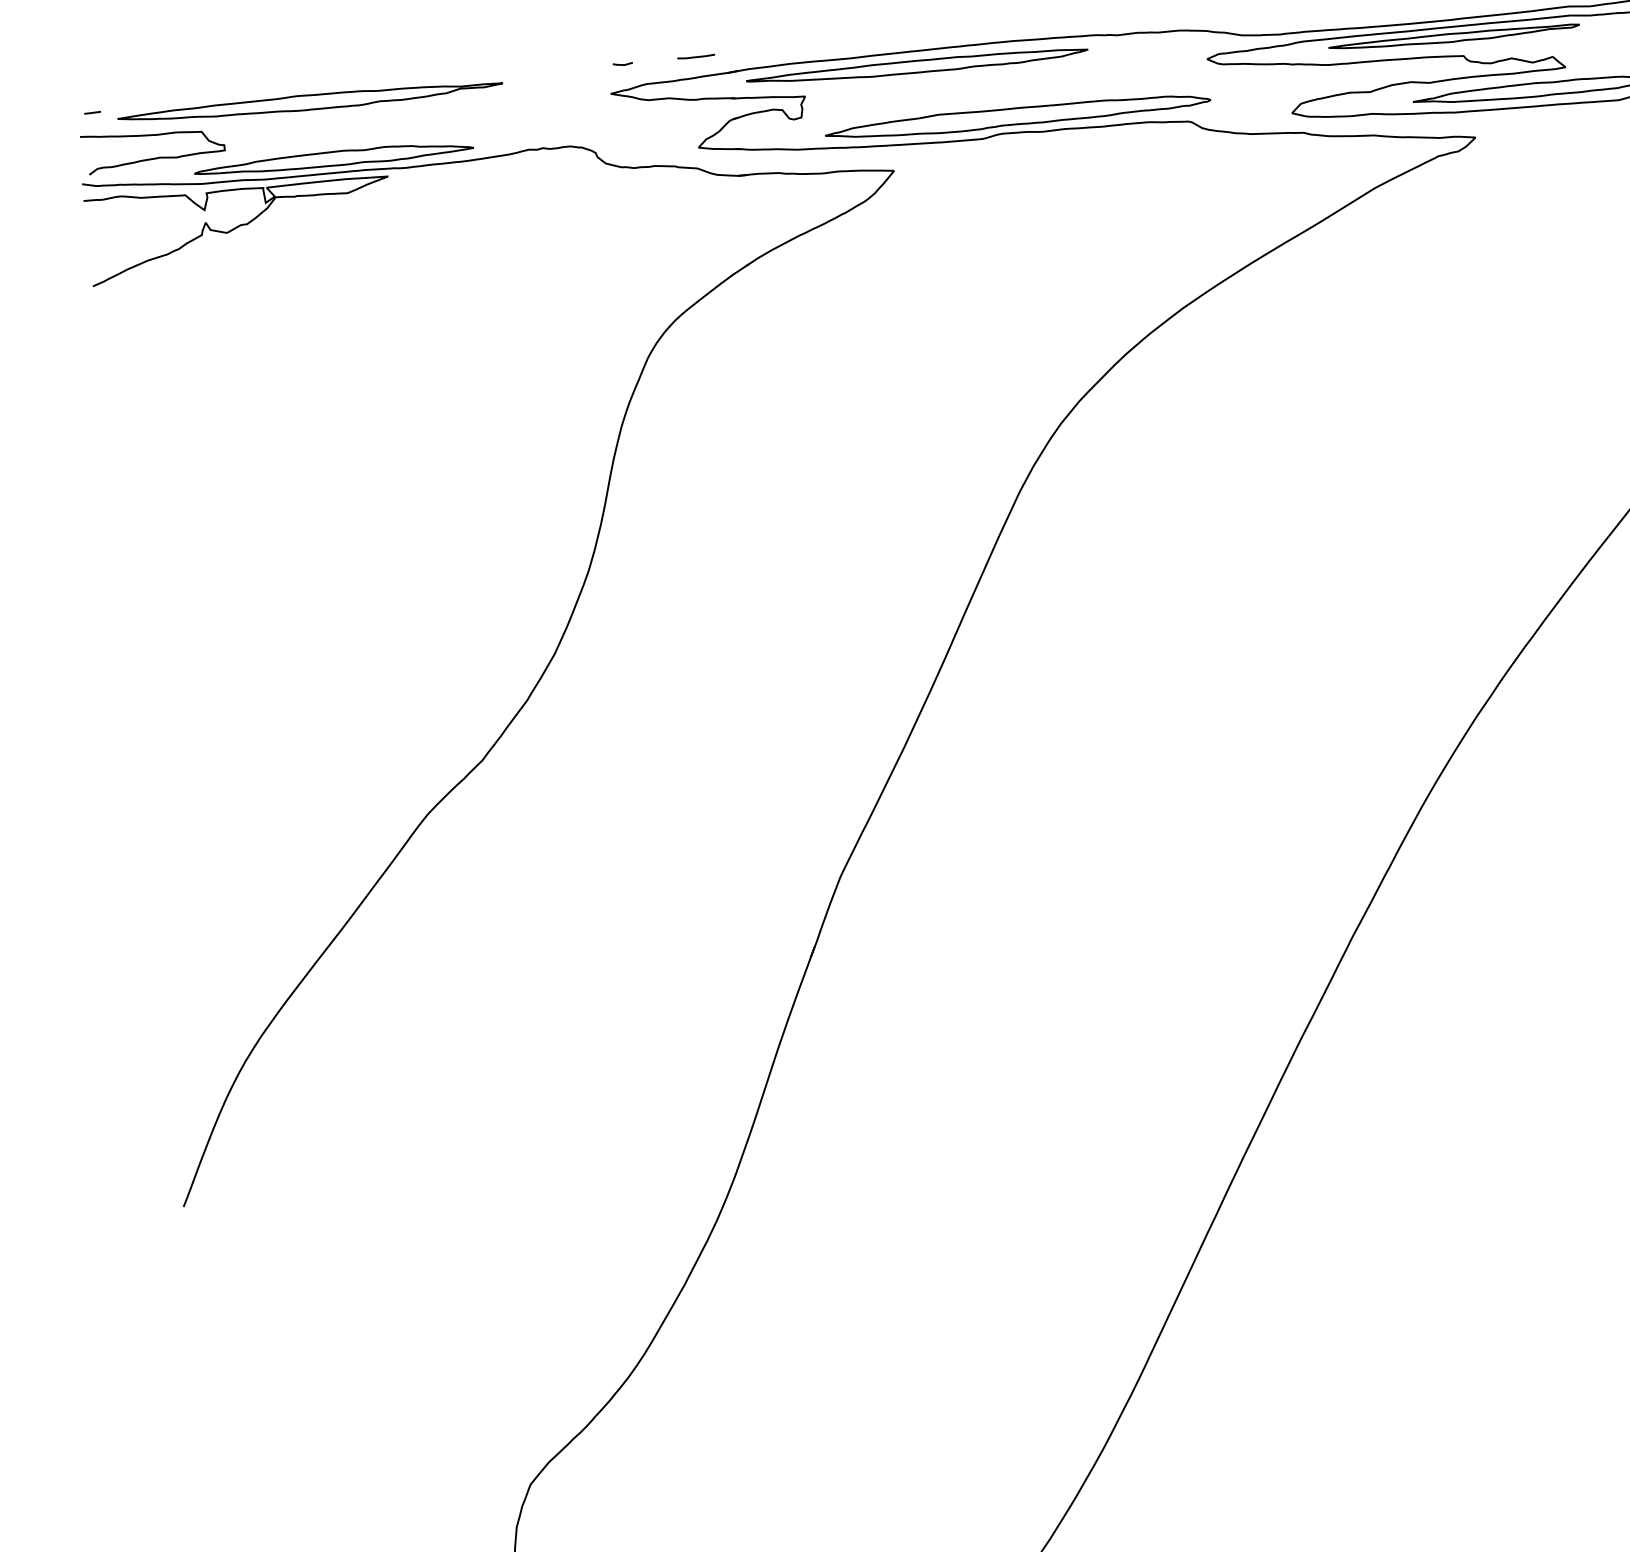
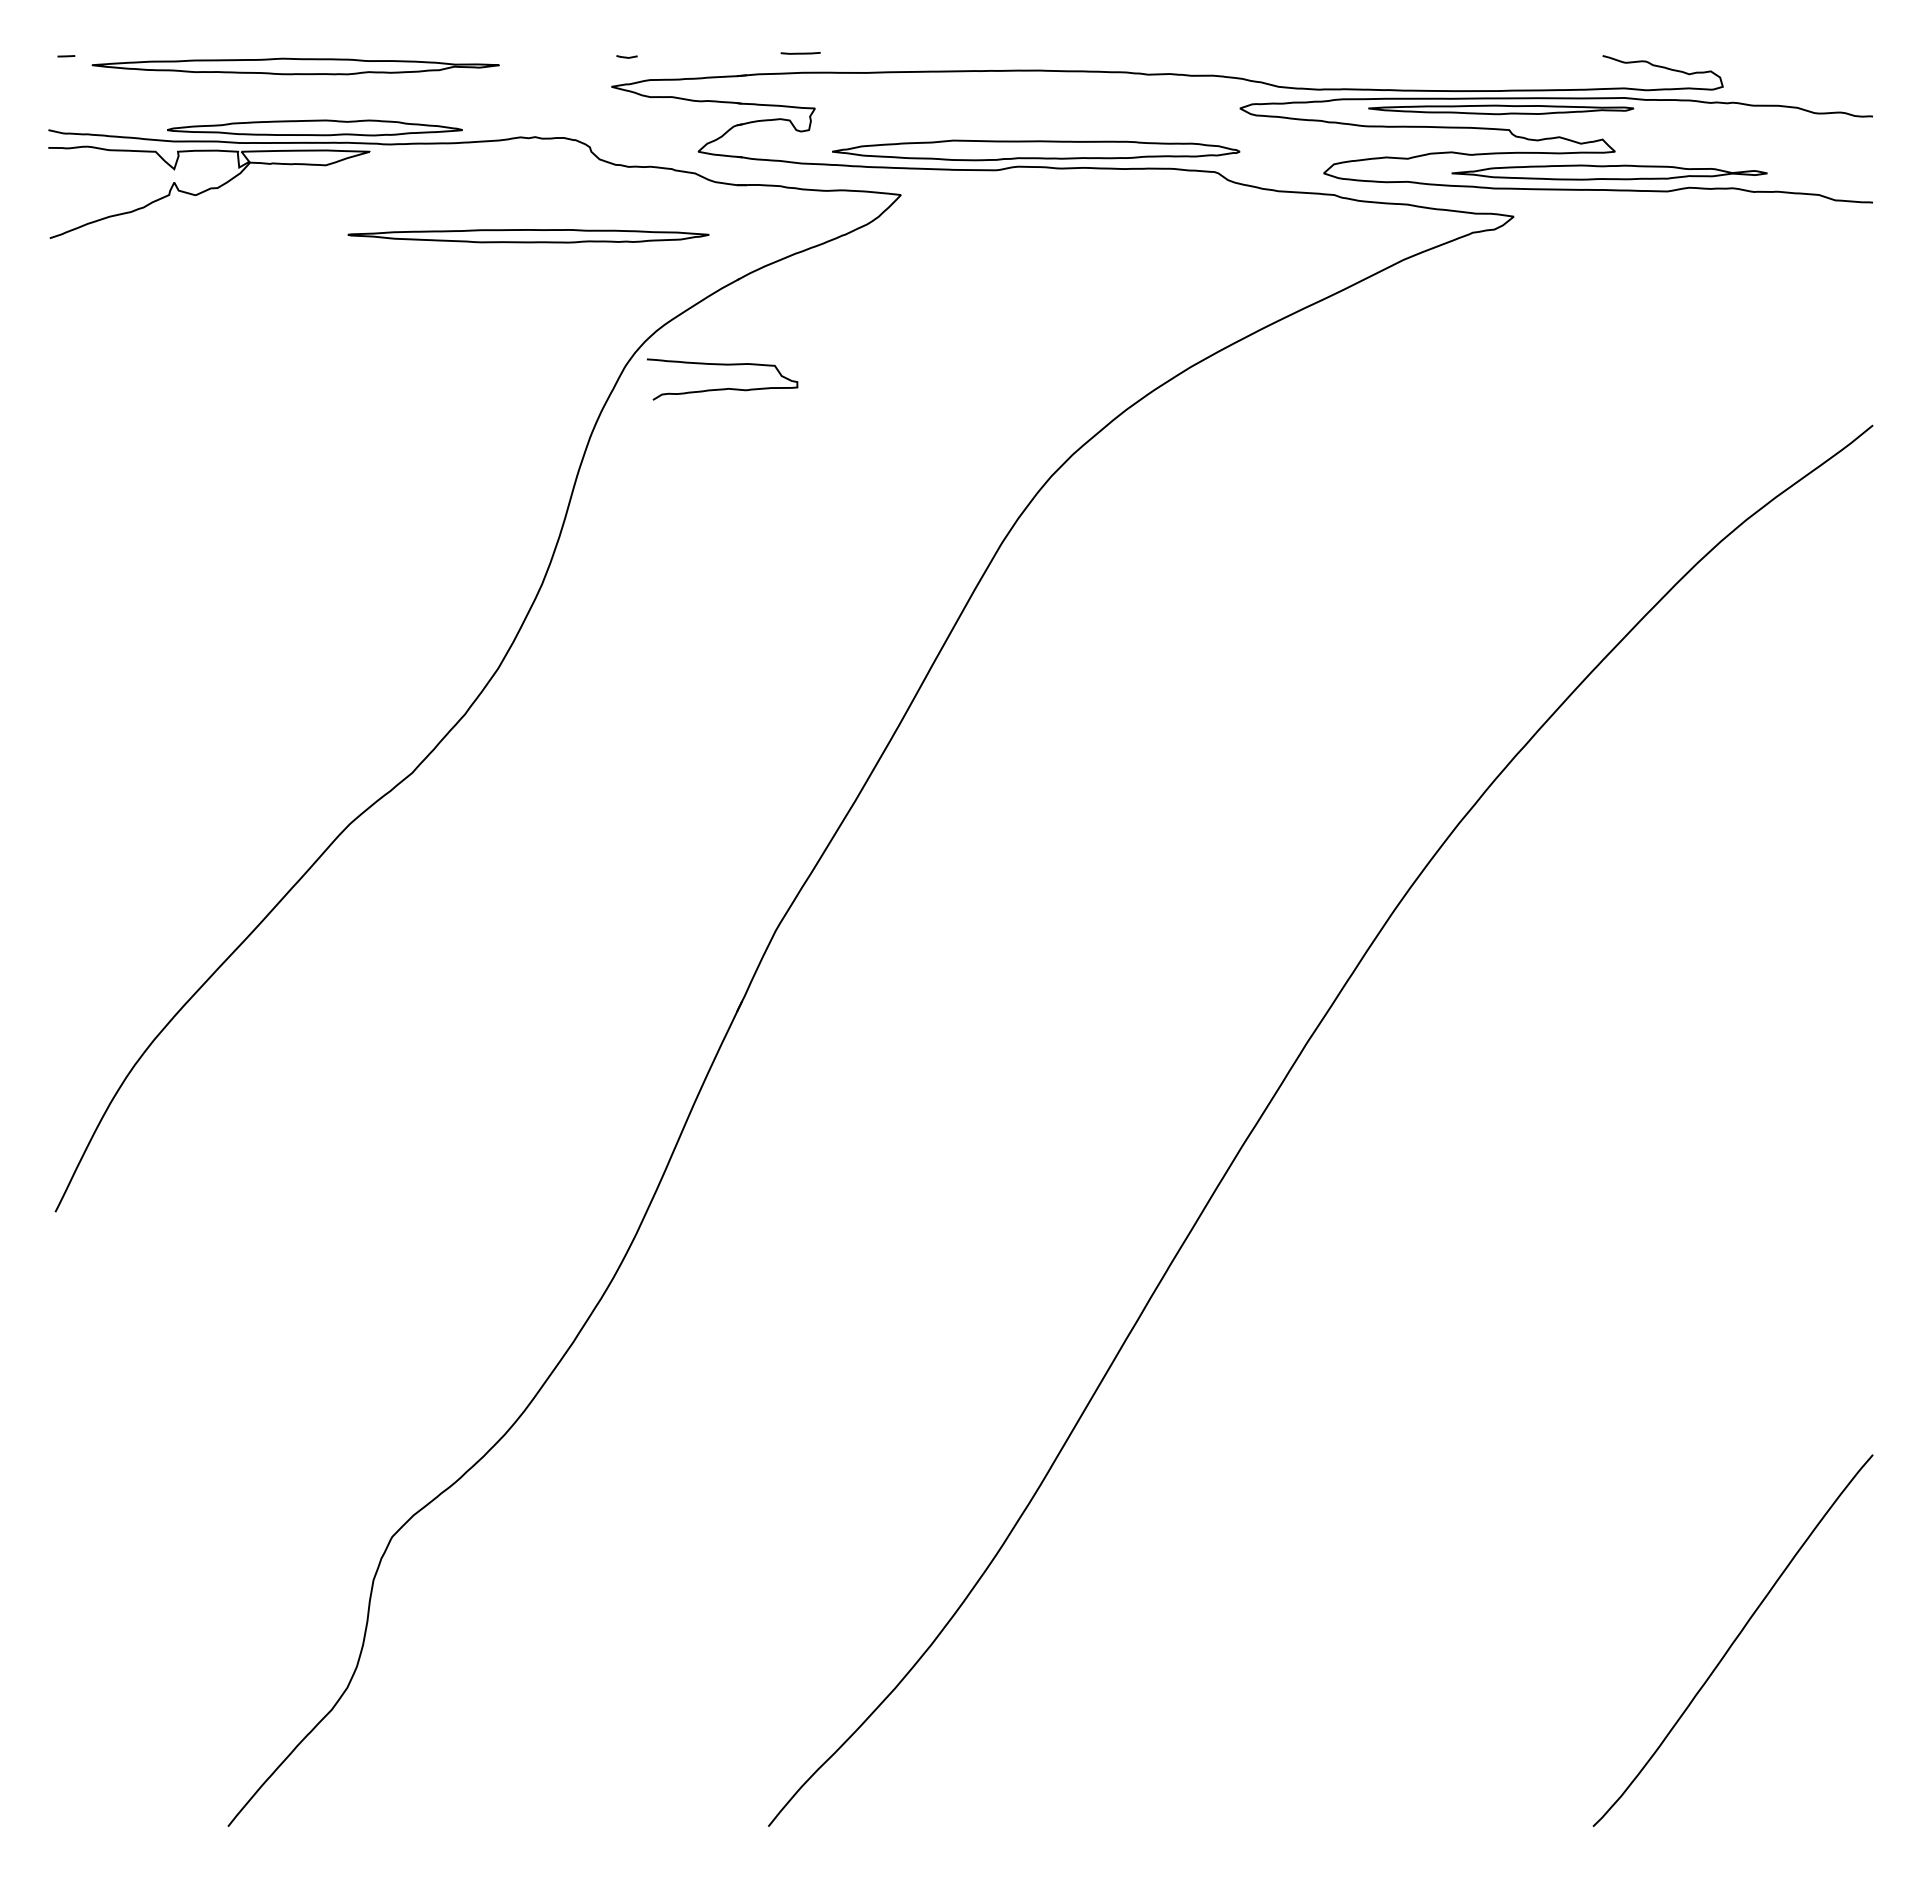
line: (696, 57) -> (800, 53), moved
part: (917, 67) -> (528, 236), moved
curve: (154, 157) -> (722, 388), moved

